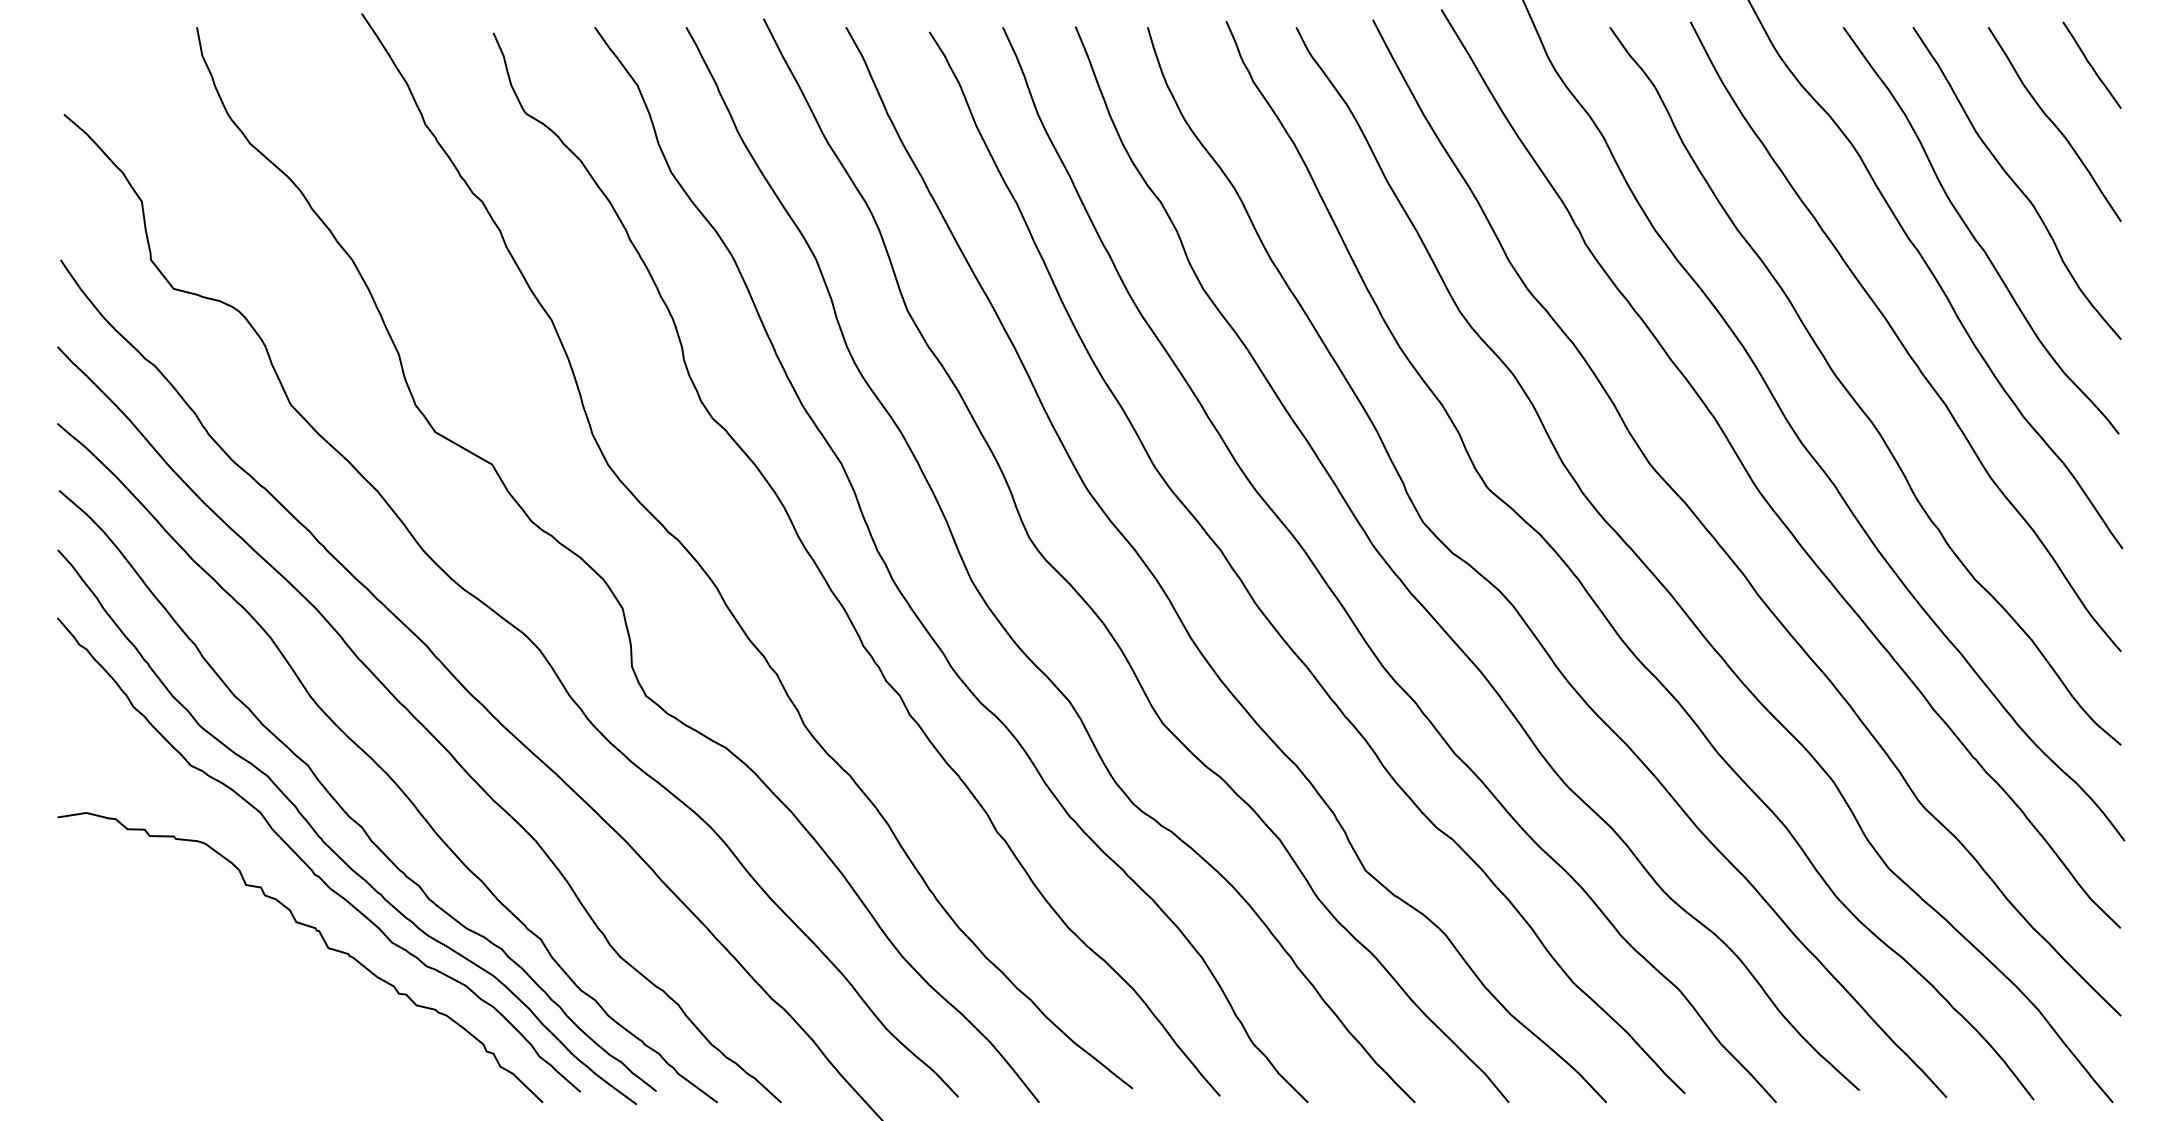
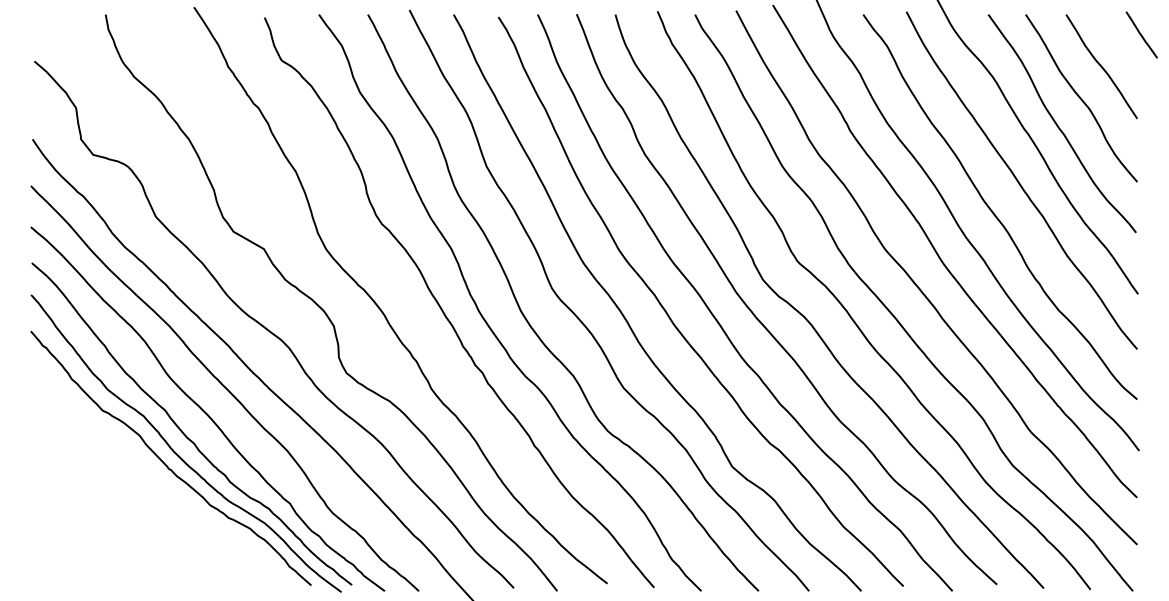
line: (2091, 64) -> (1141, 34), moved
curve: (325, 946) -> (174, 507), removed

